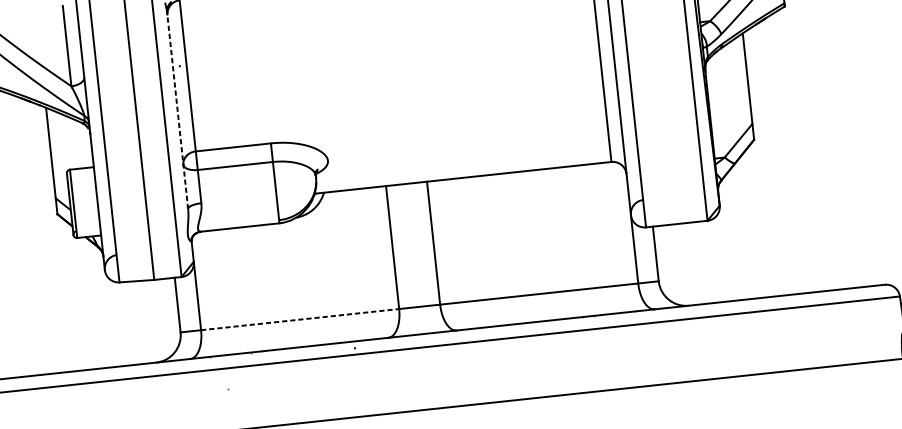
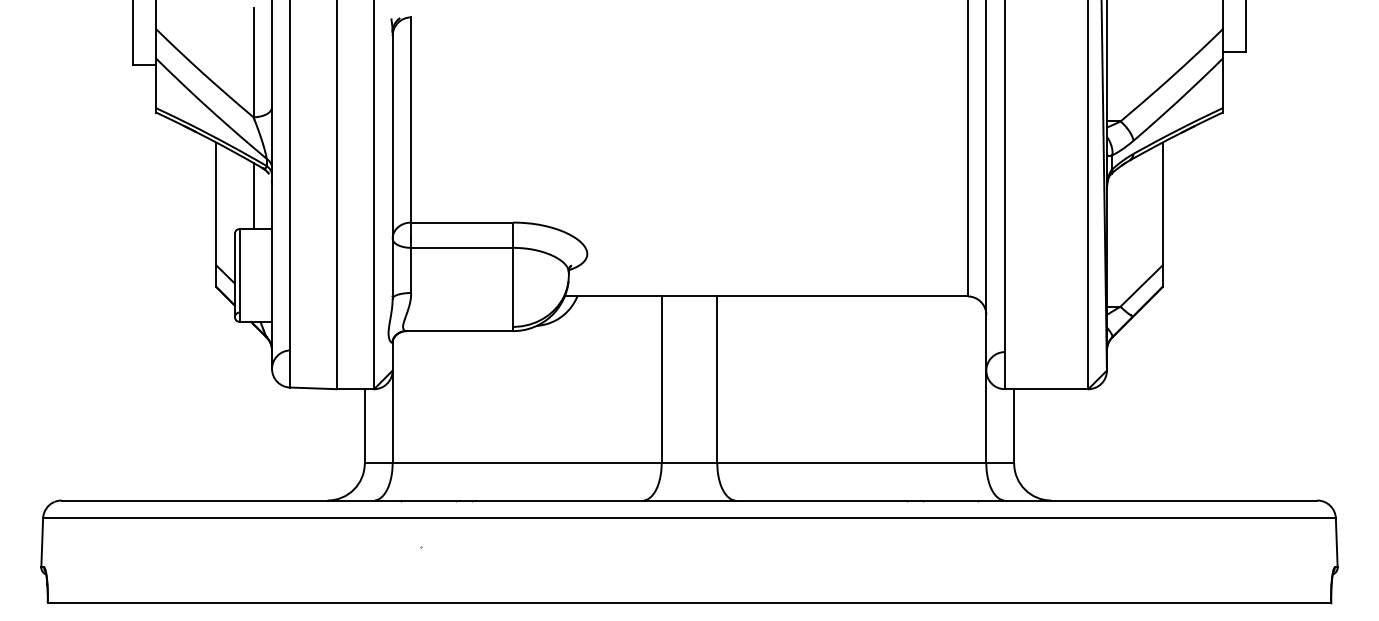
line: (177, 110) -> (392, 165), dashed -> solid
line: (77, 143) -> (253, 195), added
line: (300, 319) -> (527, 463), dashed -> solid

